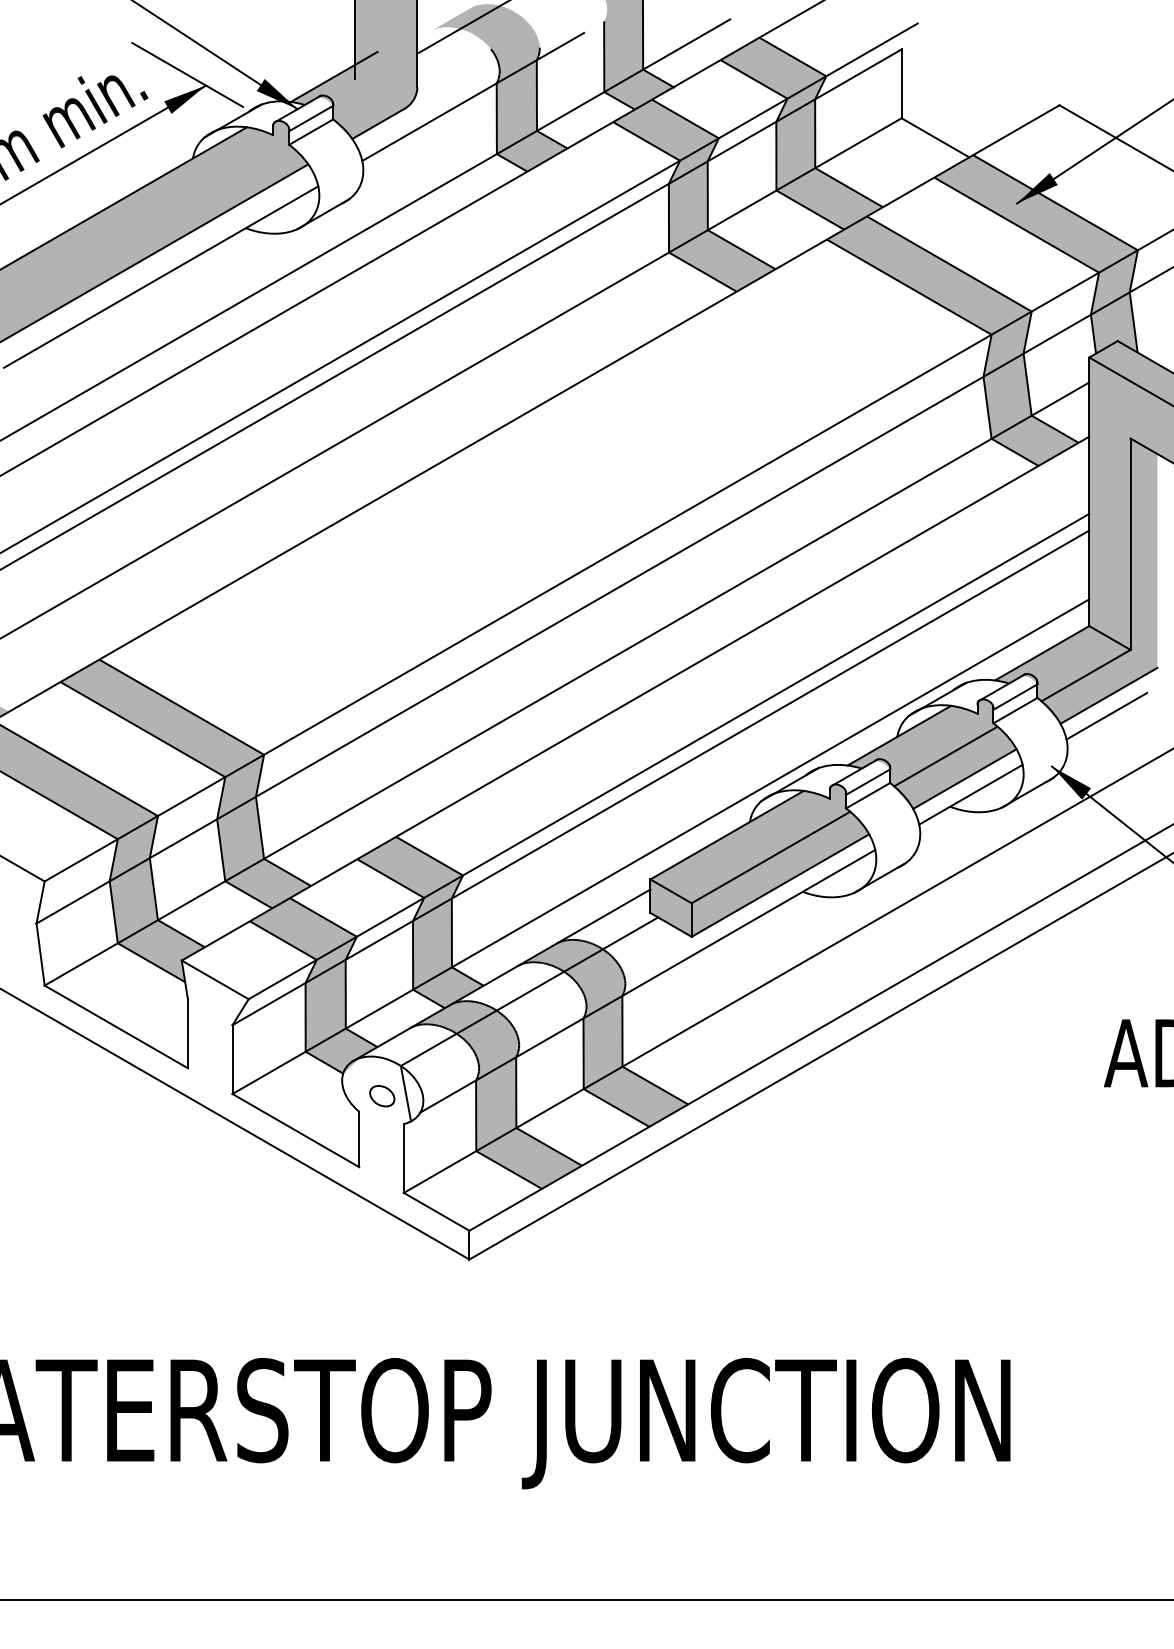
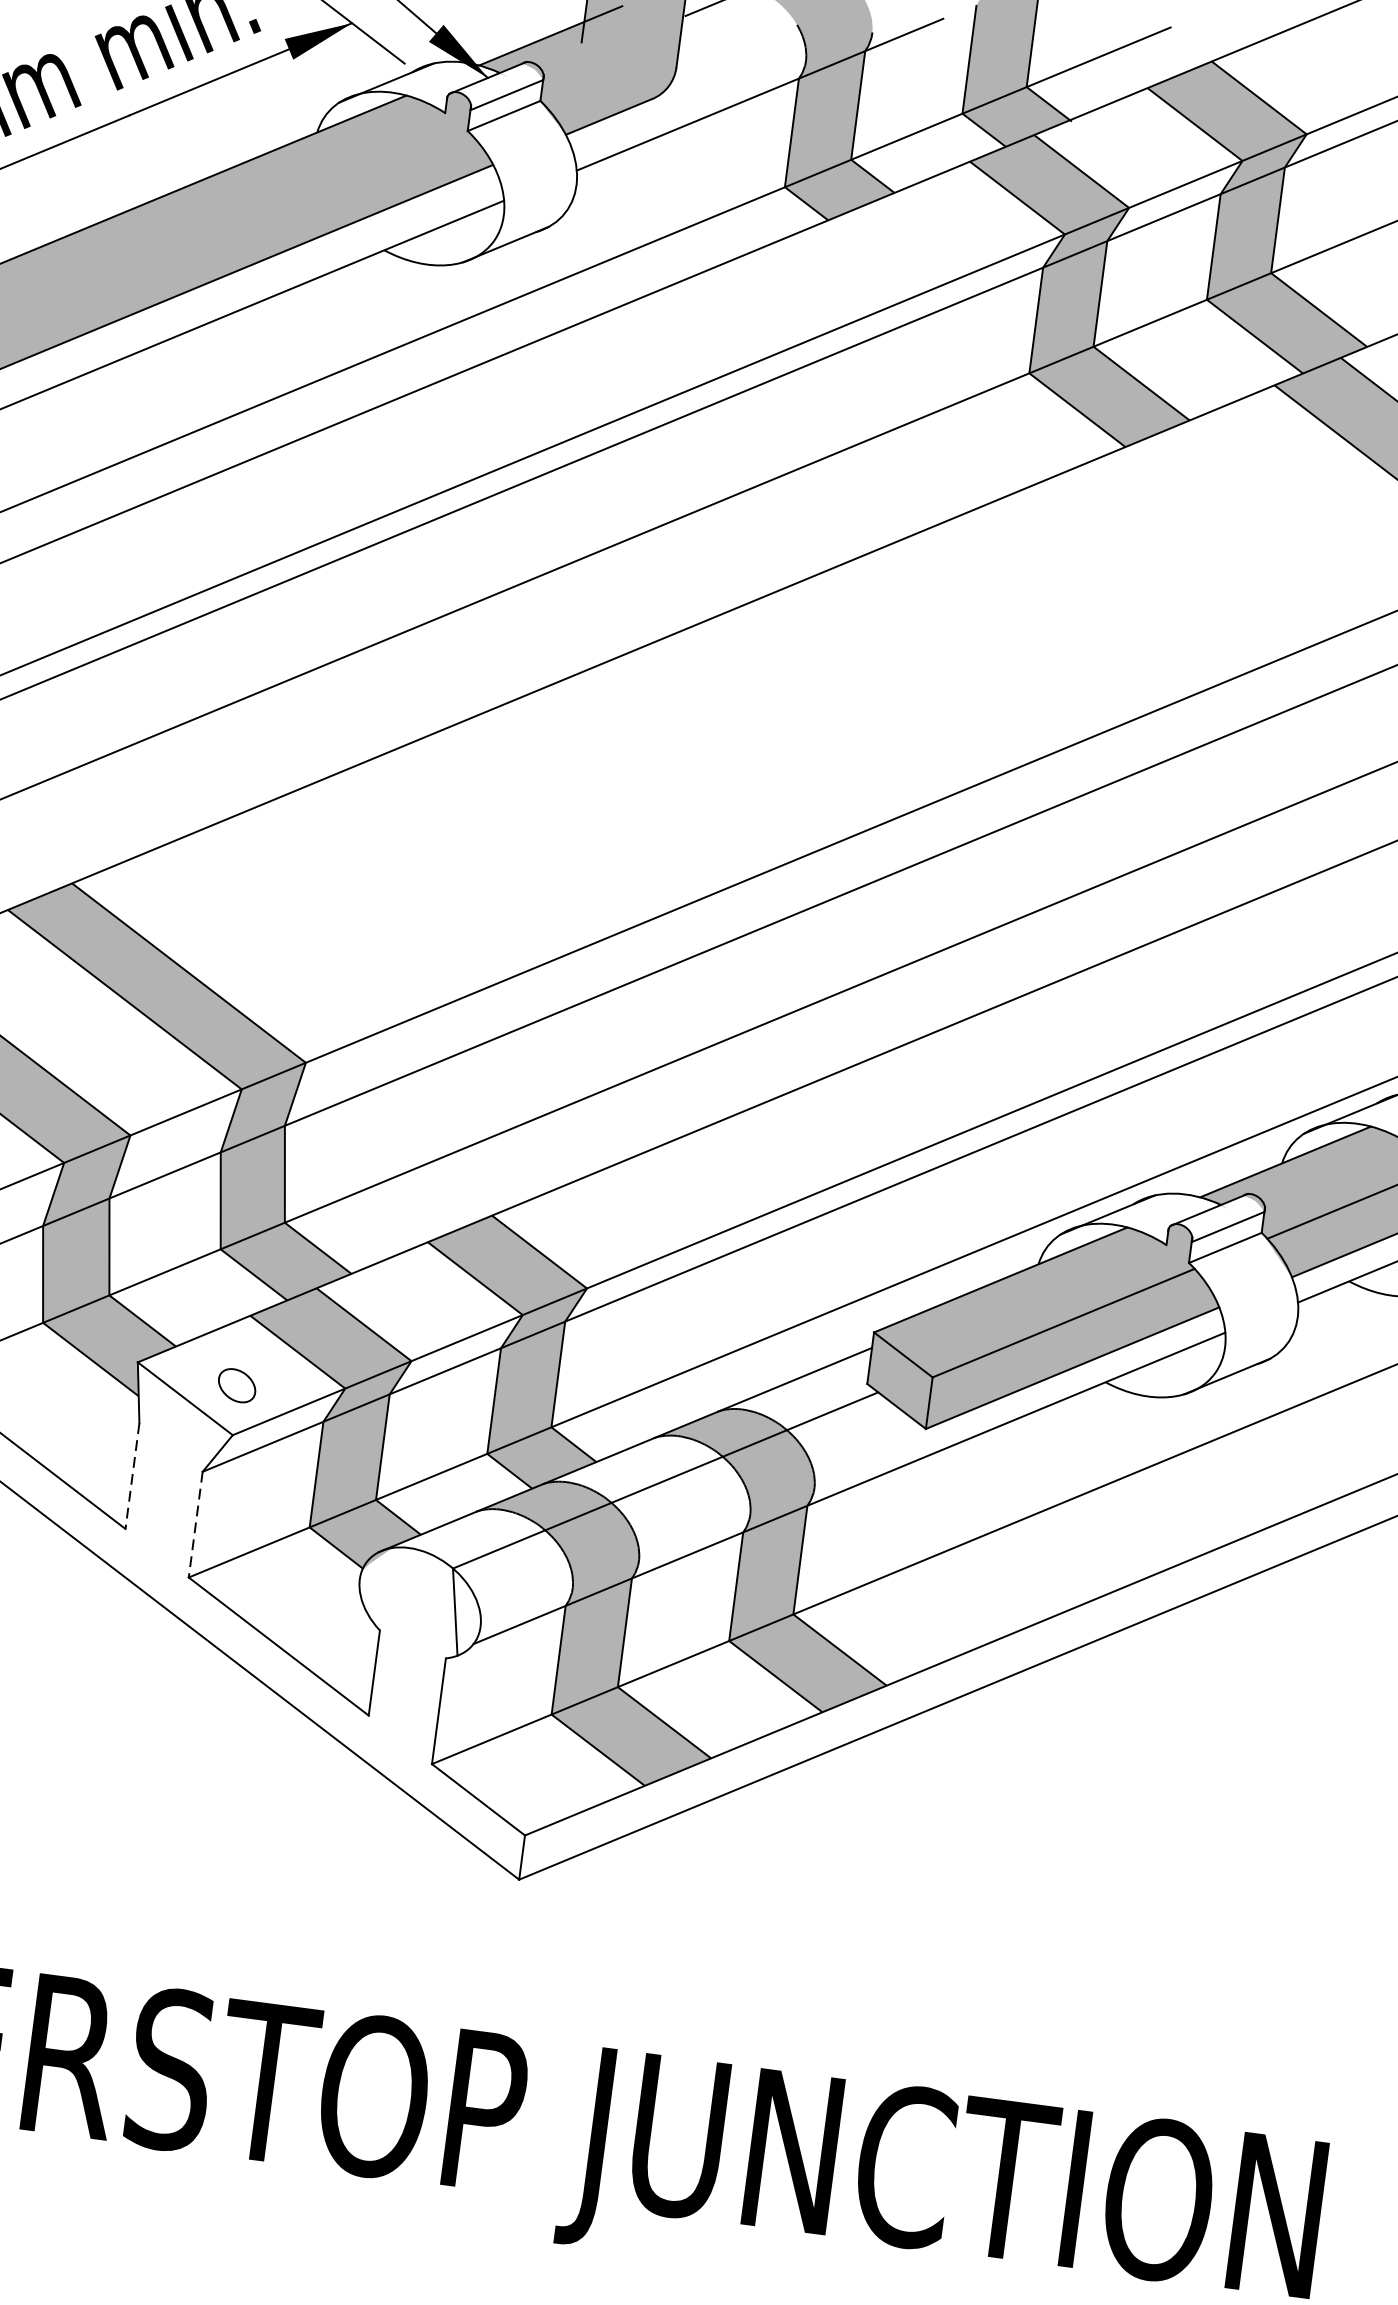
line: (187, 1034) -> (131, 1477), solid -> dashed
line: (232, 1060) -> (195, 1526), solid -> dashed
part: (382, 1096) -> (237, 1386), moved

